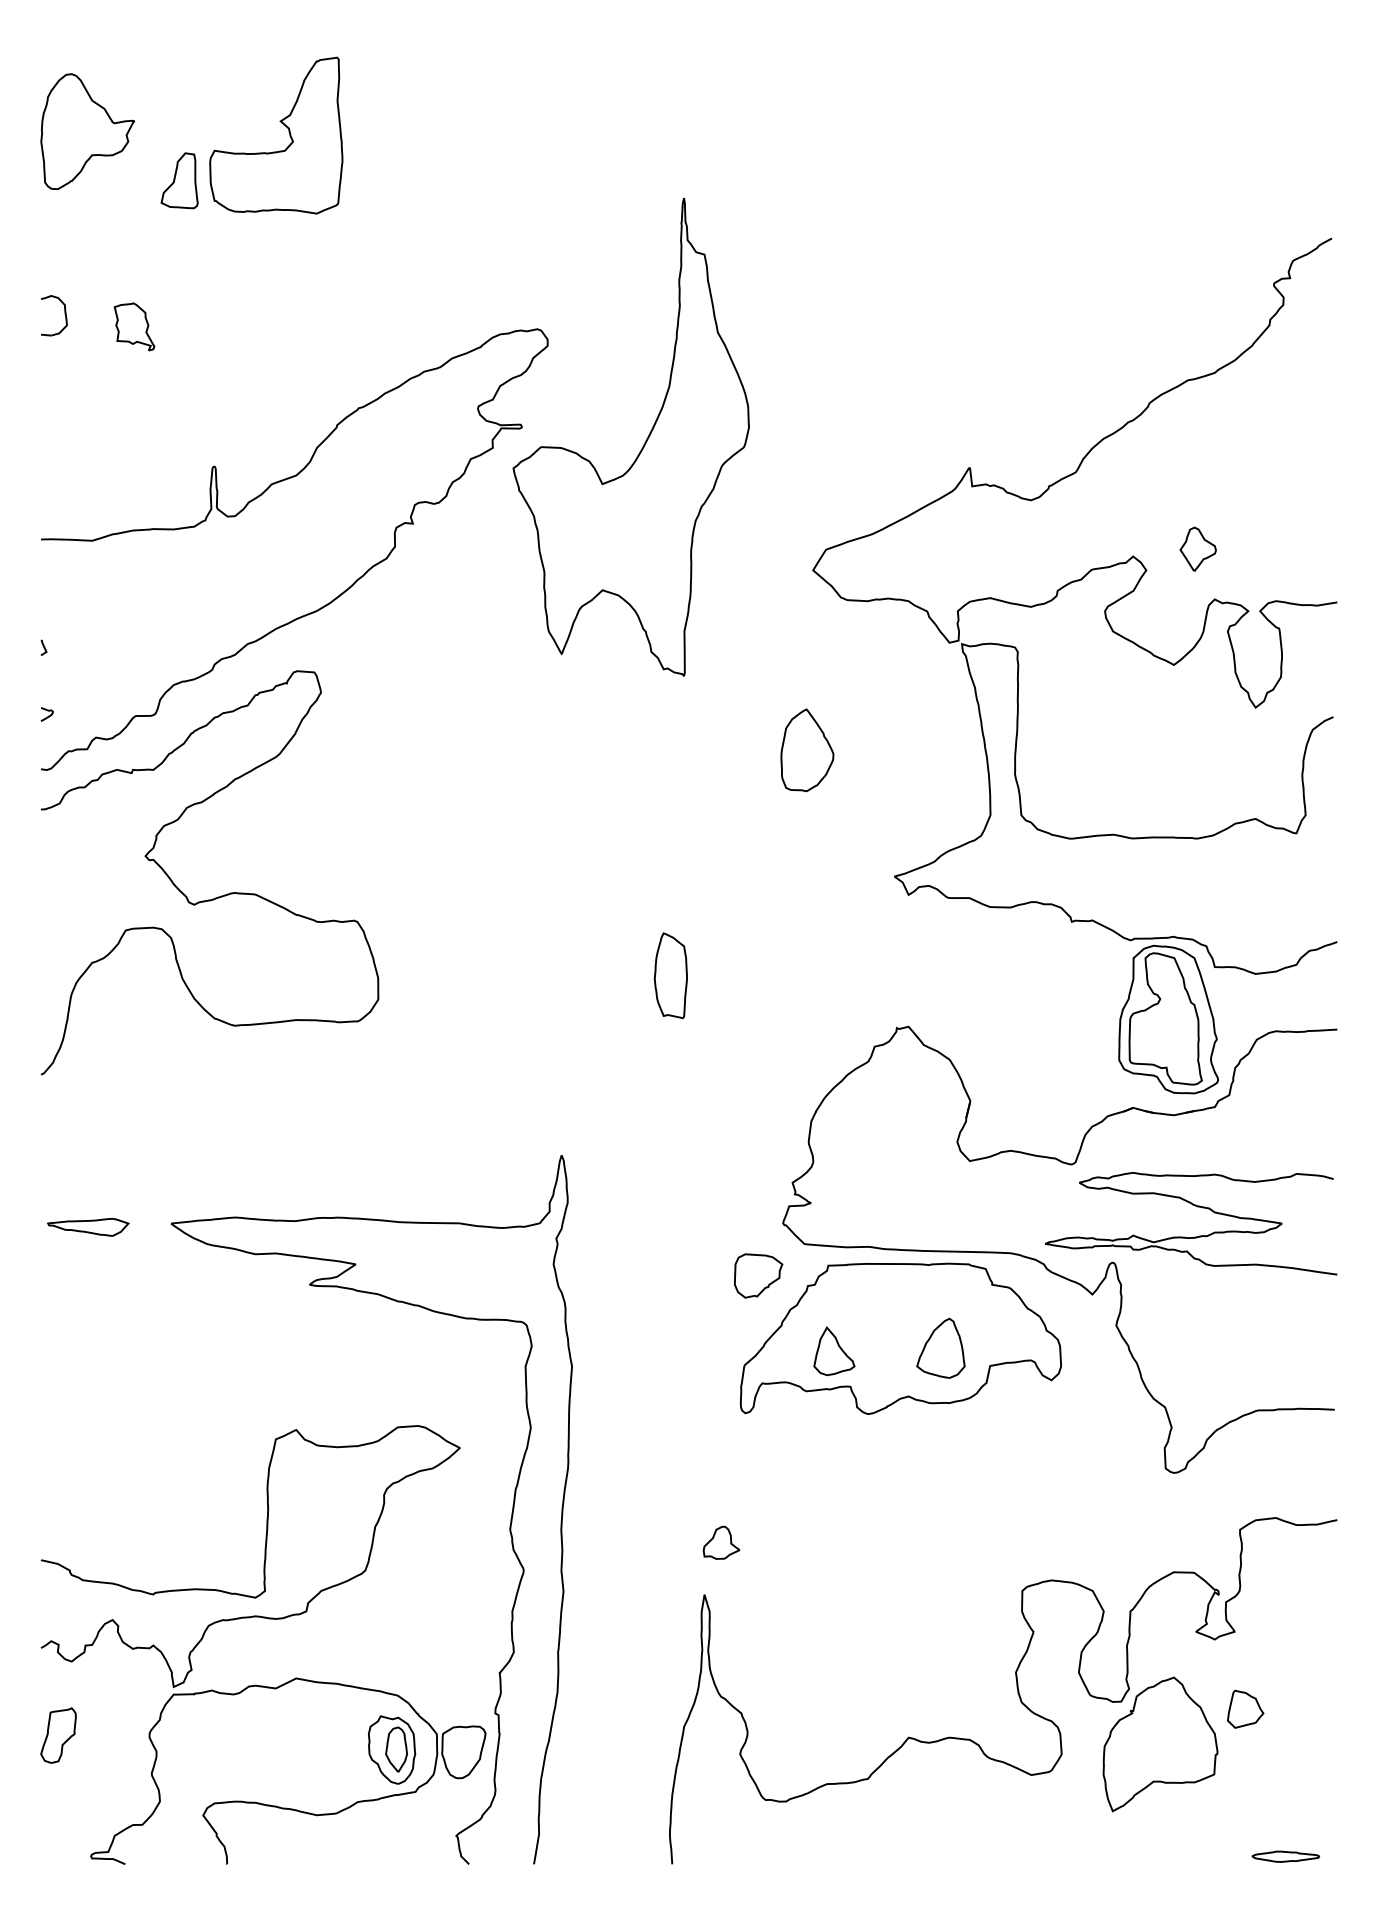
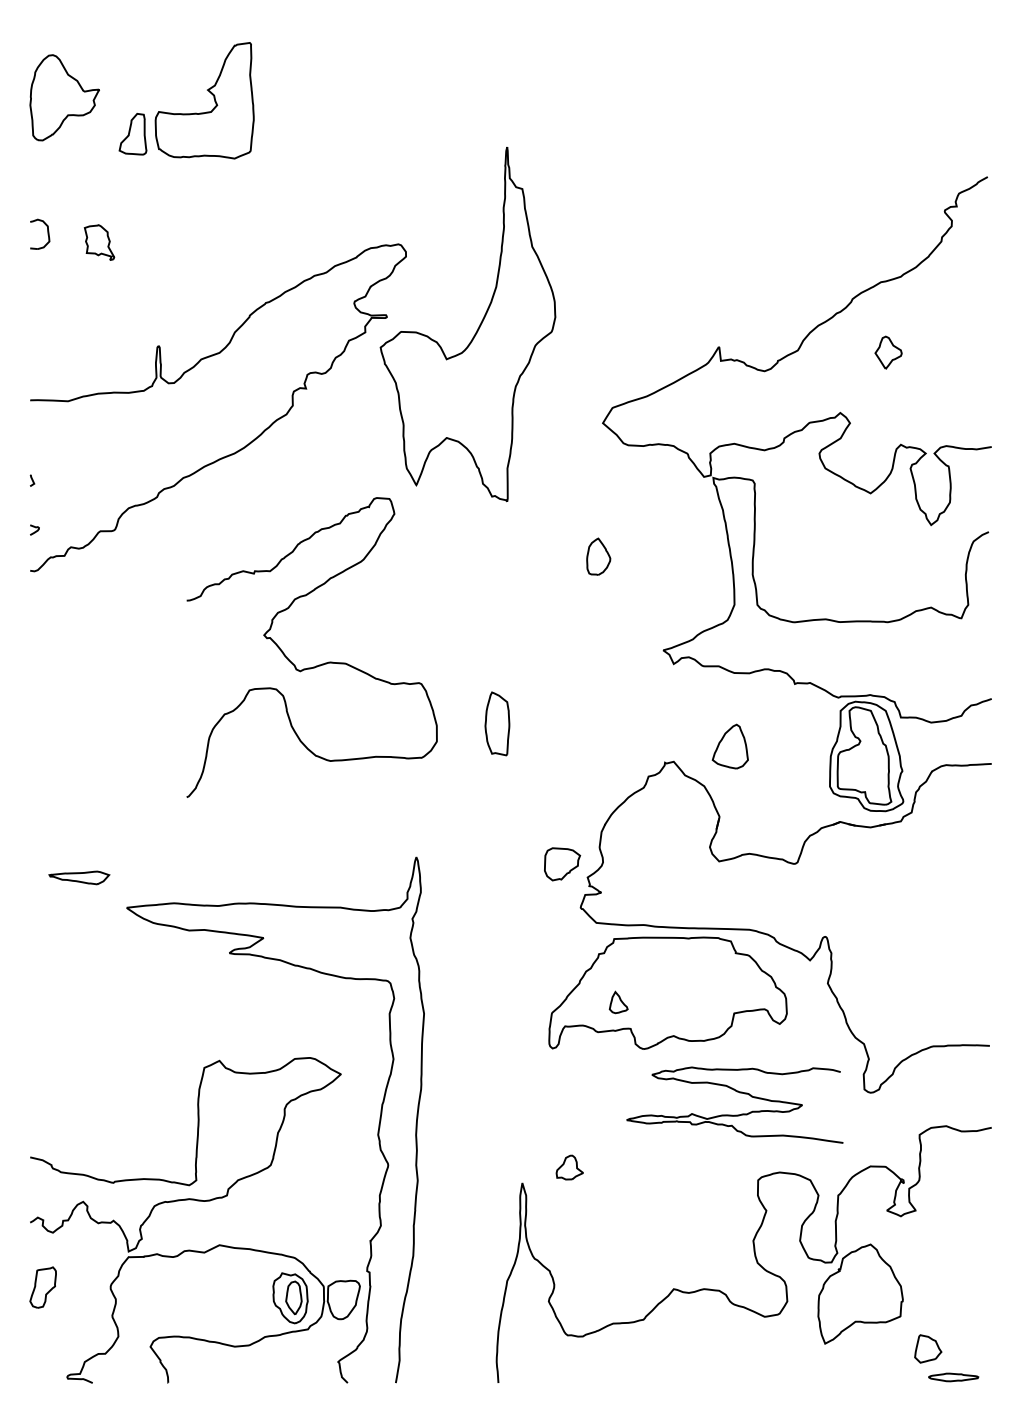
part: (1197, 548) -> (888, 352), moved
part: (807, 750) -> (598, 556), size x0.6
curve: (218, 896) -> (318, 665), moved
part: (88, 1226) -> (79, 877), moved
curve: (1194, 1236) -> (737, 1114), moved
part: (758, 1275) -> (562, 863), moved
part: (940, 1347) -> (730, 746), moved
part: (834, 1351) -> (618, 1002), size x0.6
part: (721, 1542) -> (569, 1167), moved
part: (1245, 1708) -> (928, 1348), moved

